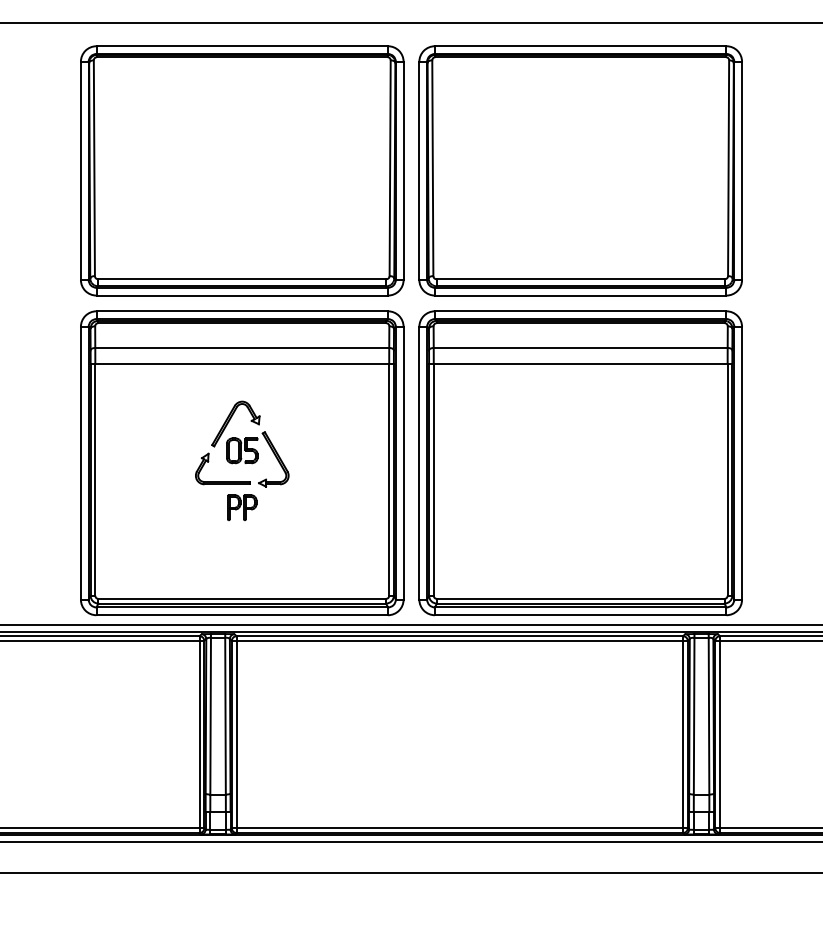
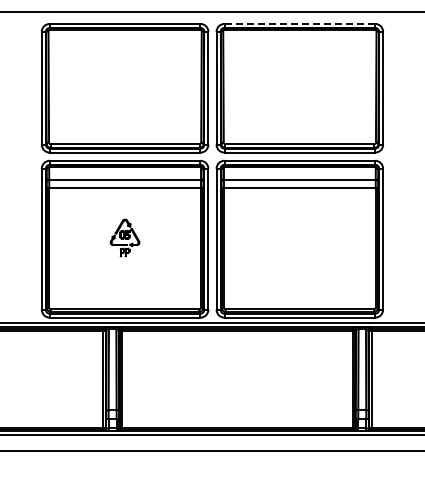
line: (580, 45) -> (299, 23), solid -> dashed
part: (241, 459) -> (124, 237), size x0.6

